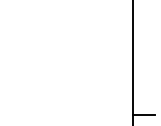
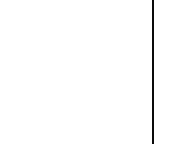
line: (144, 114) -> (165, 131), removed

